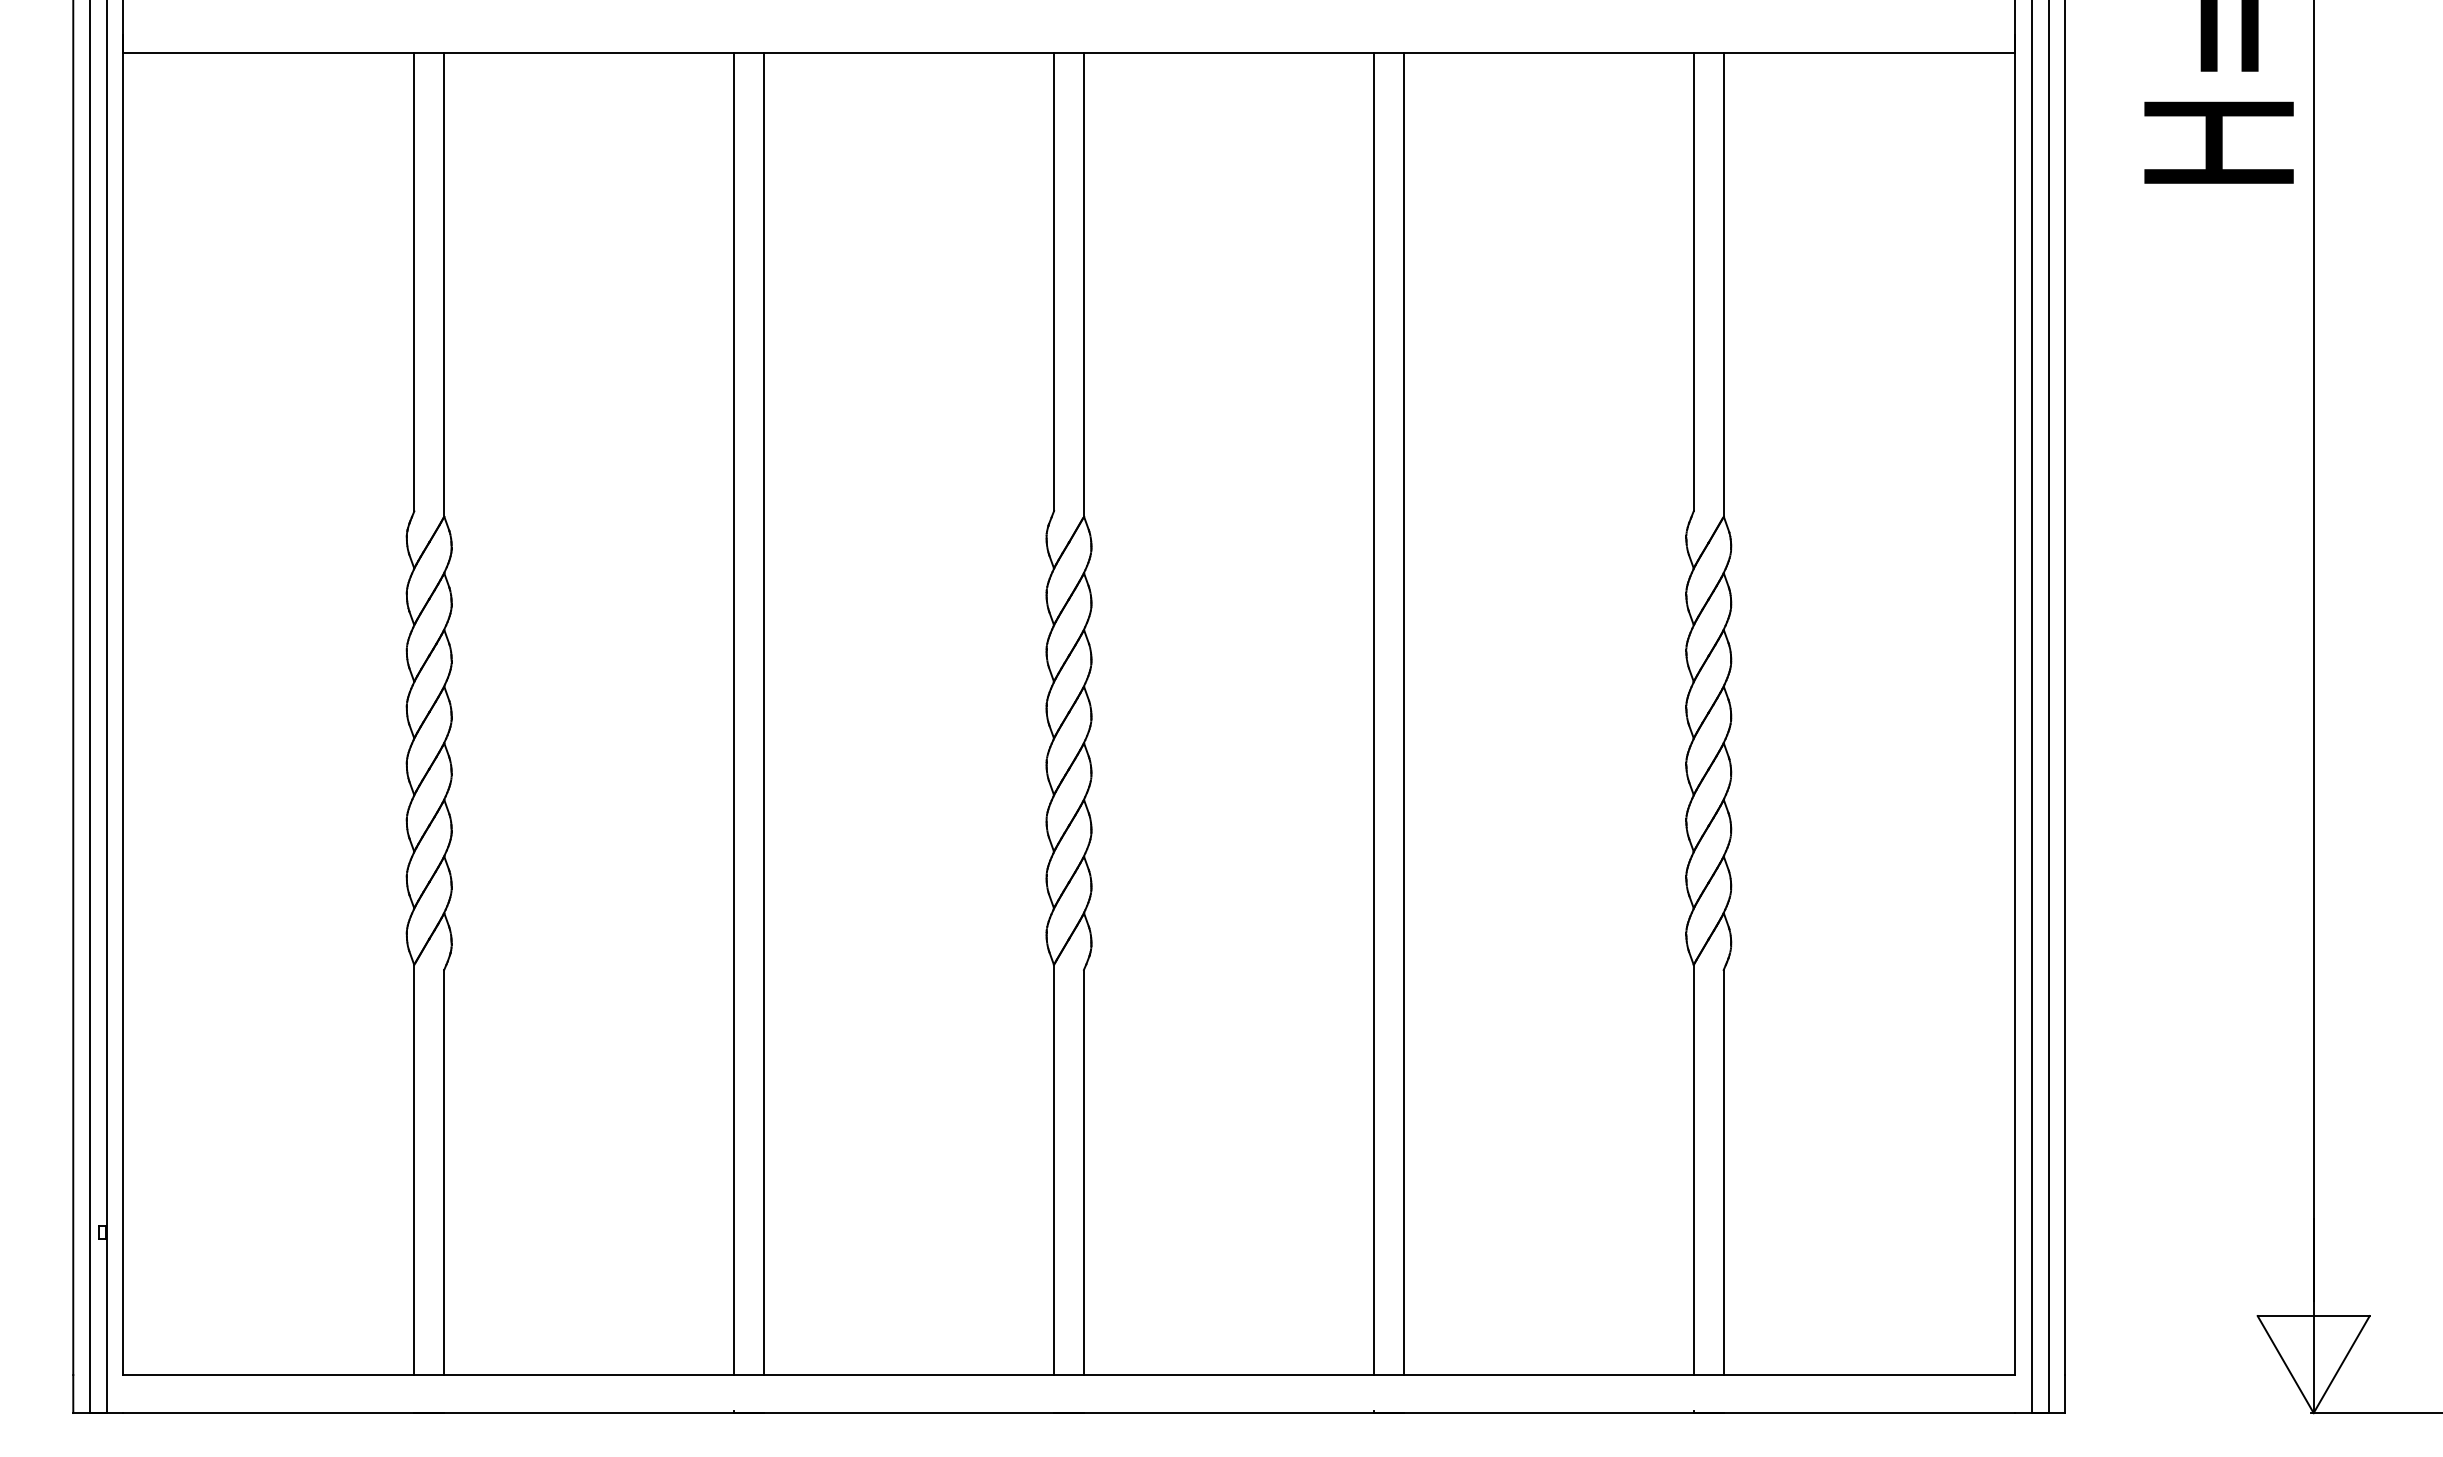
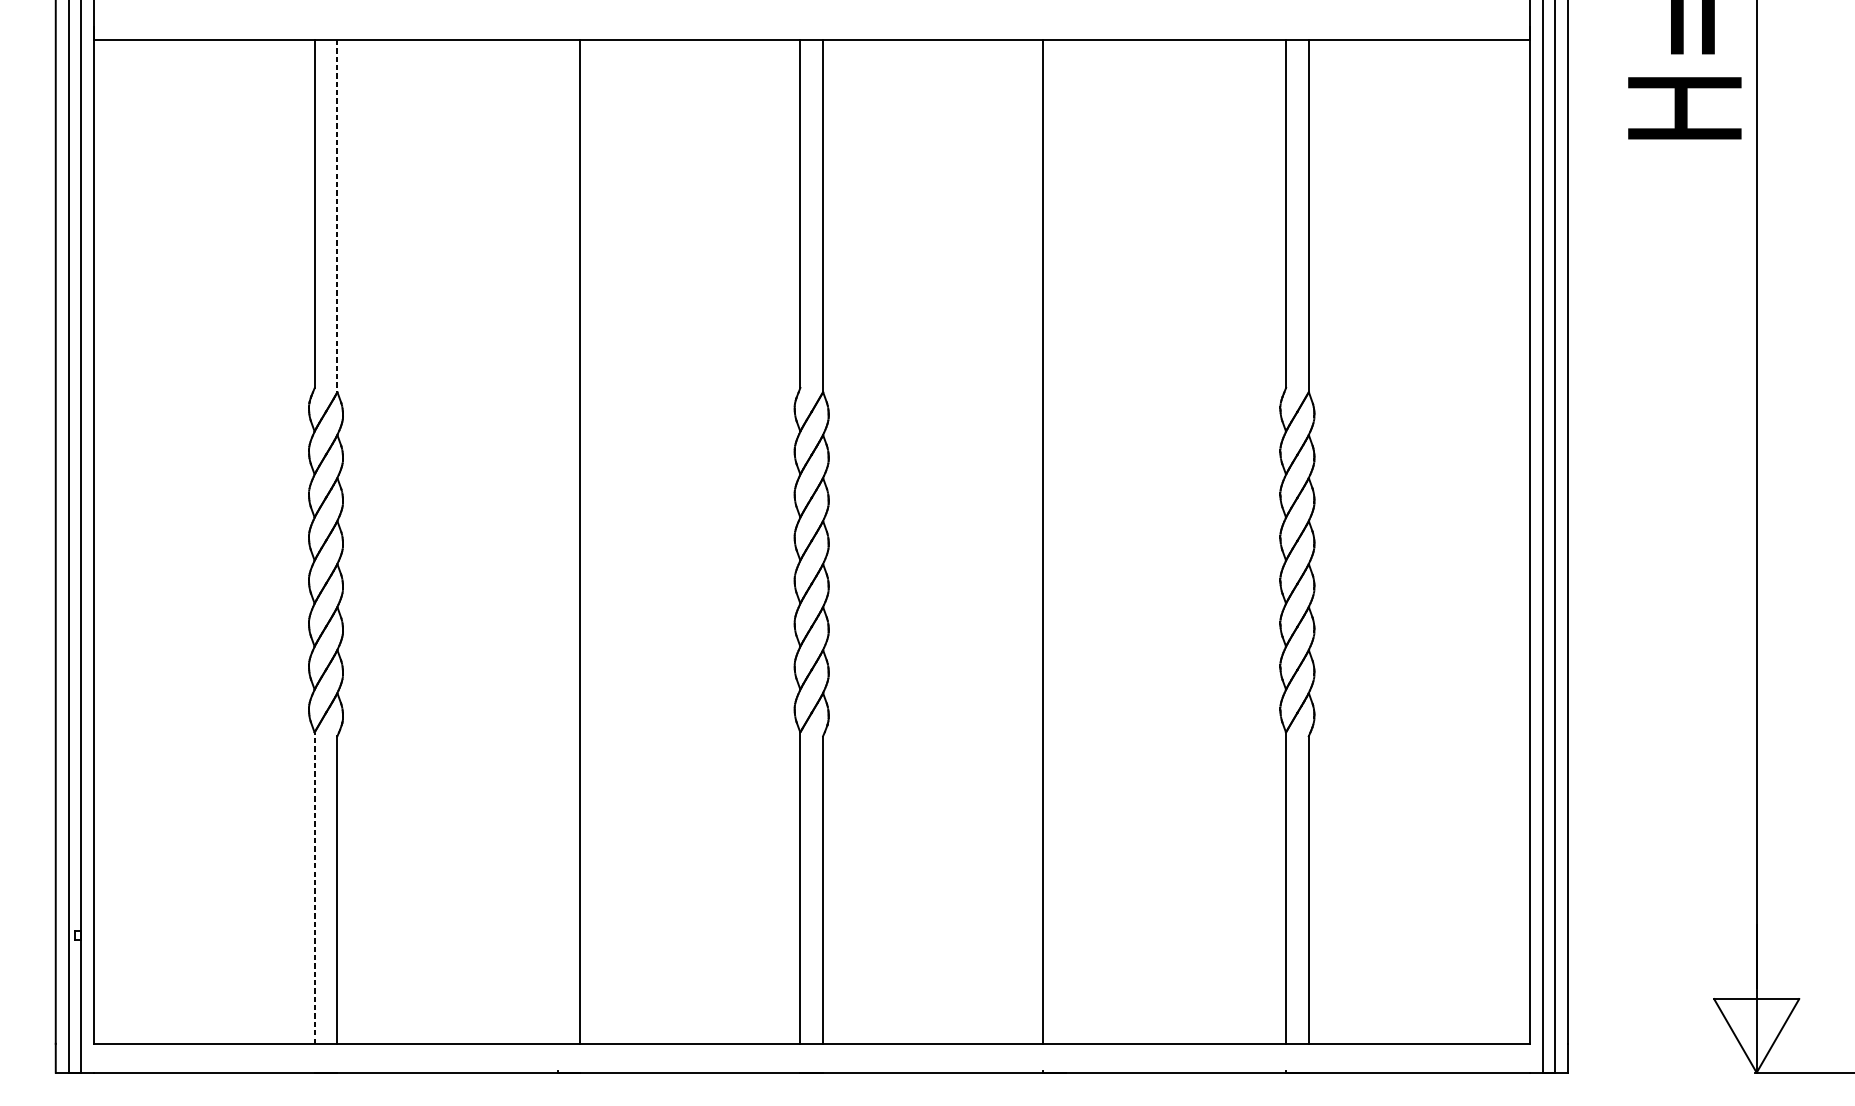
line: (444, 284) -> (337, 215), solid -> dashed
line: (734, 713) -> (557, 541), removed
line: (1403, 713) -> (1065, 541), removed
line: (414, 1170) -> (314, 888), solid -> dashed

